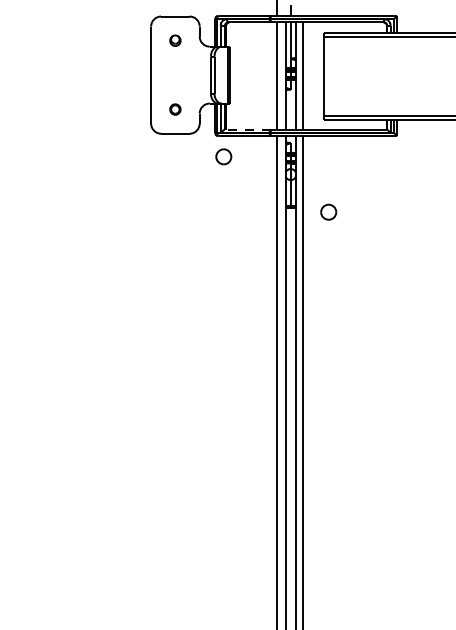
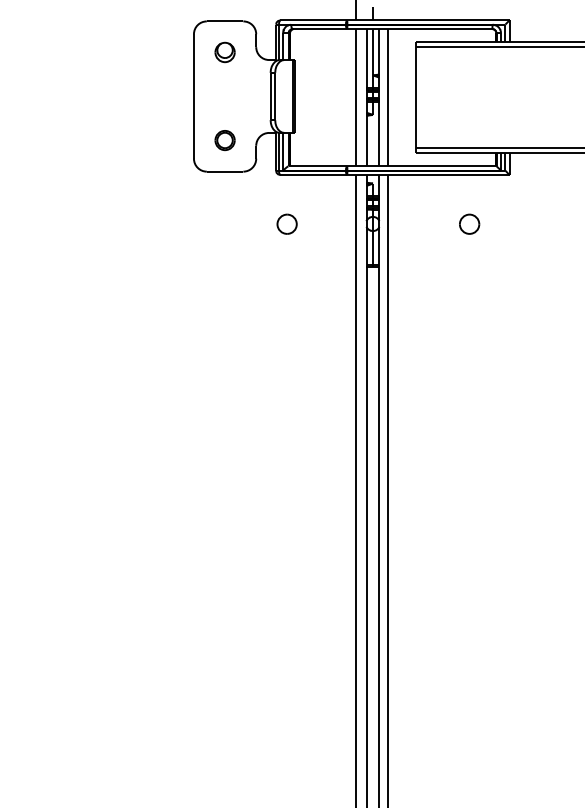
part: (174, 40) -> (224, 52), size x1.43
part: (174, 109) -> (224, 140), size x1.43
line: (247, 129) -> (317, 166), dashed -> solid
part: (223, 156) -> (286, 223), moved
part: (328, 211) -> (469, 223), moved

